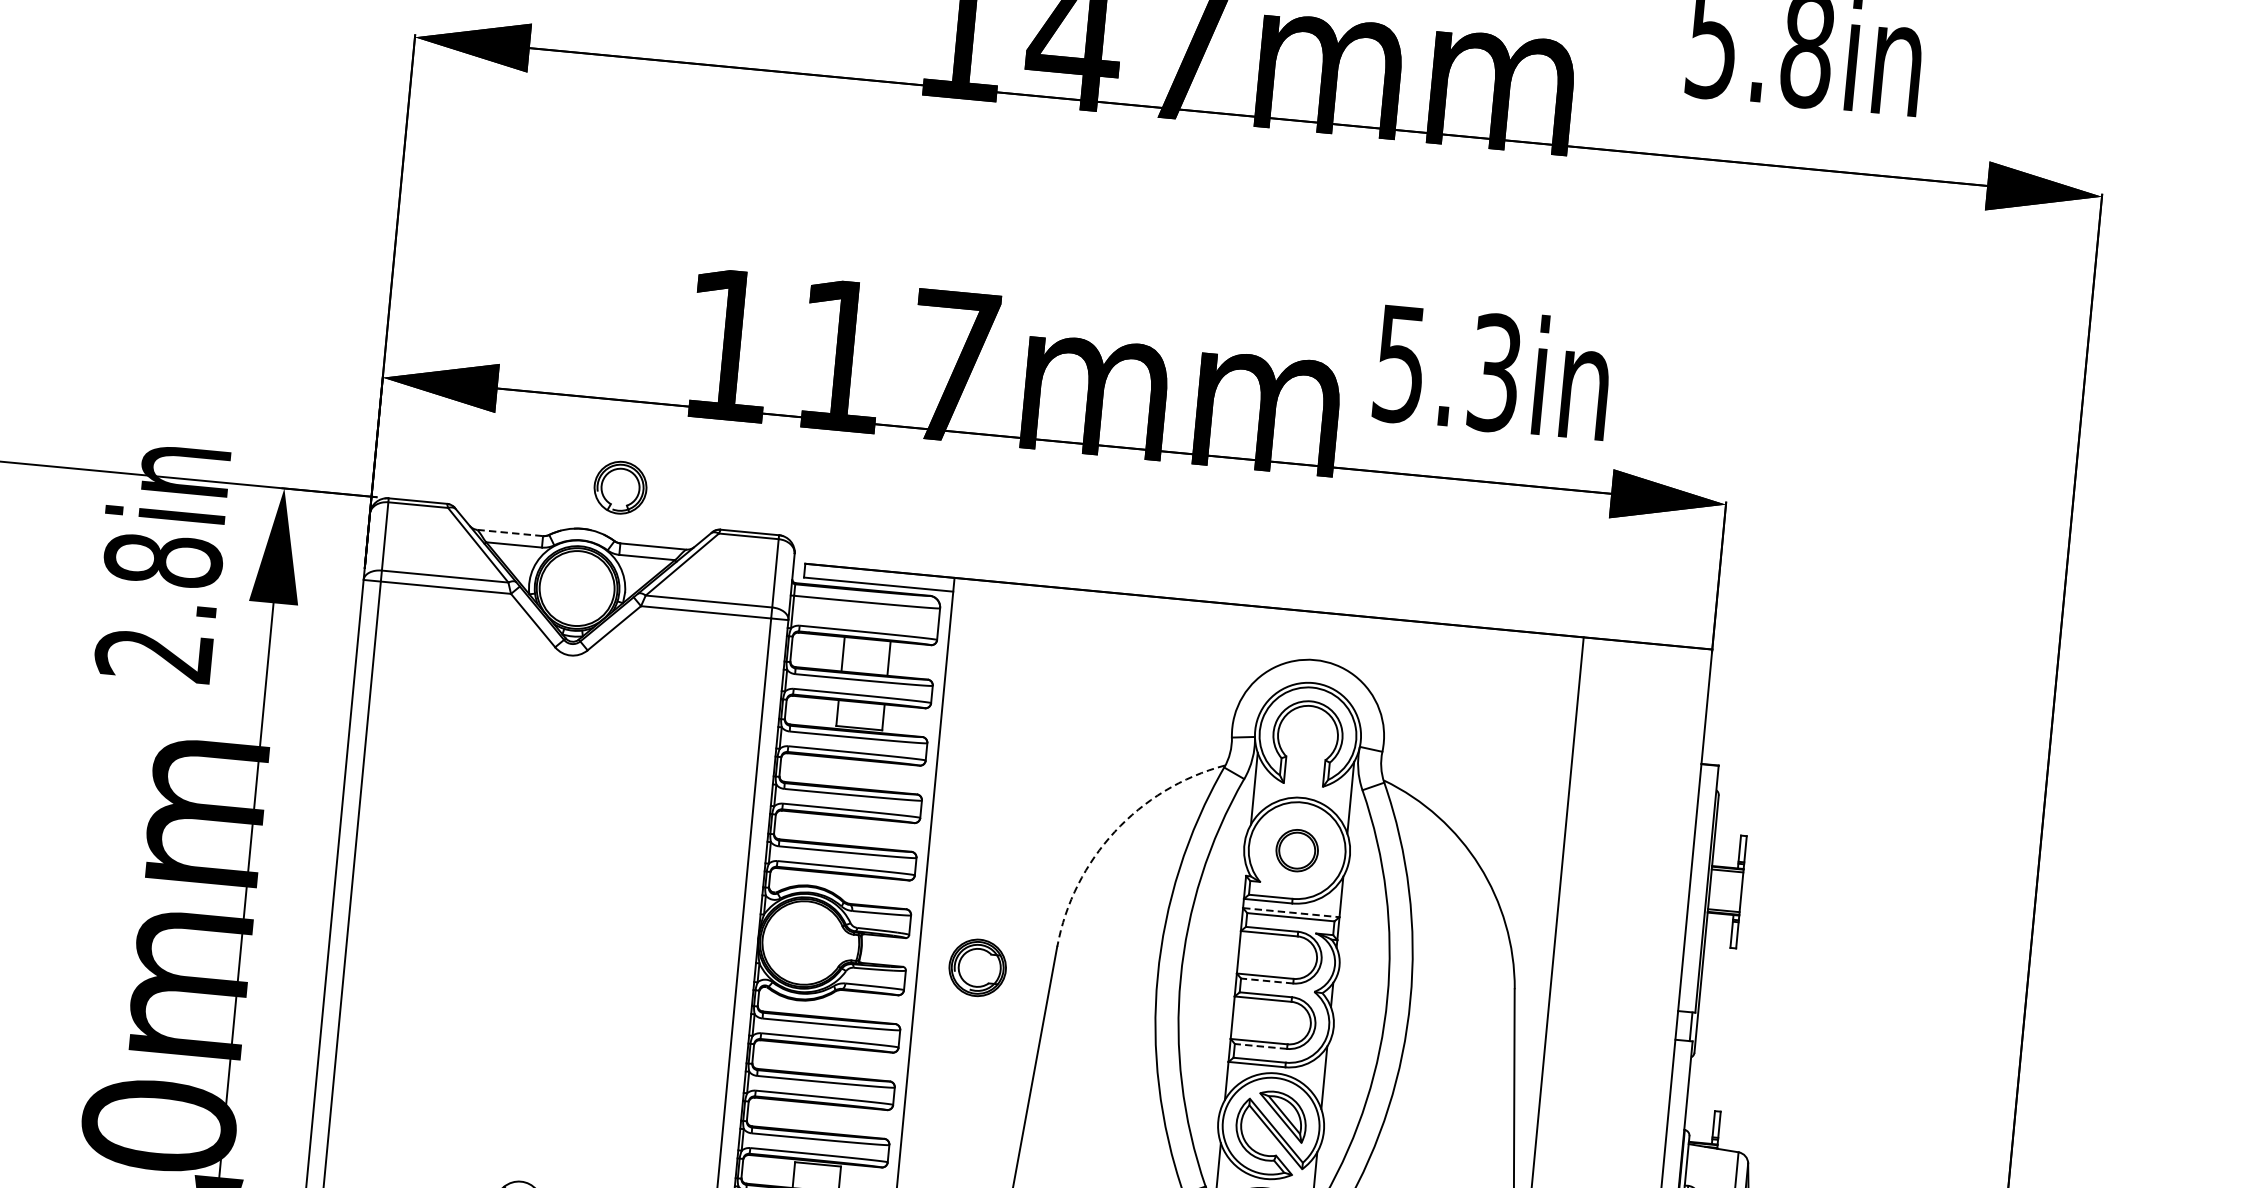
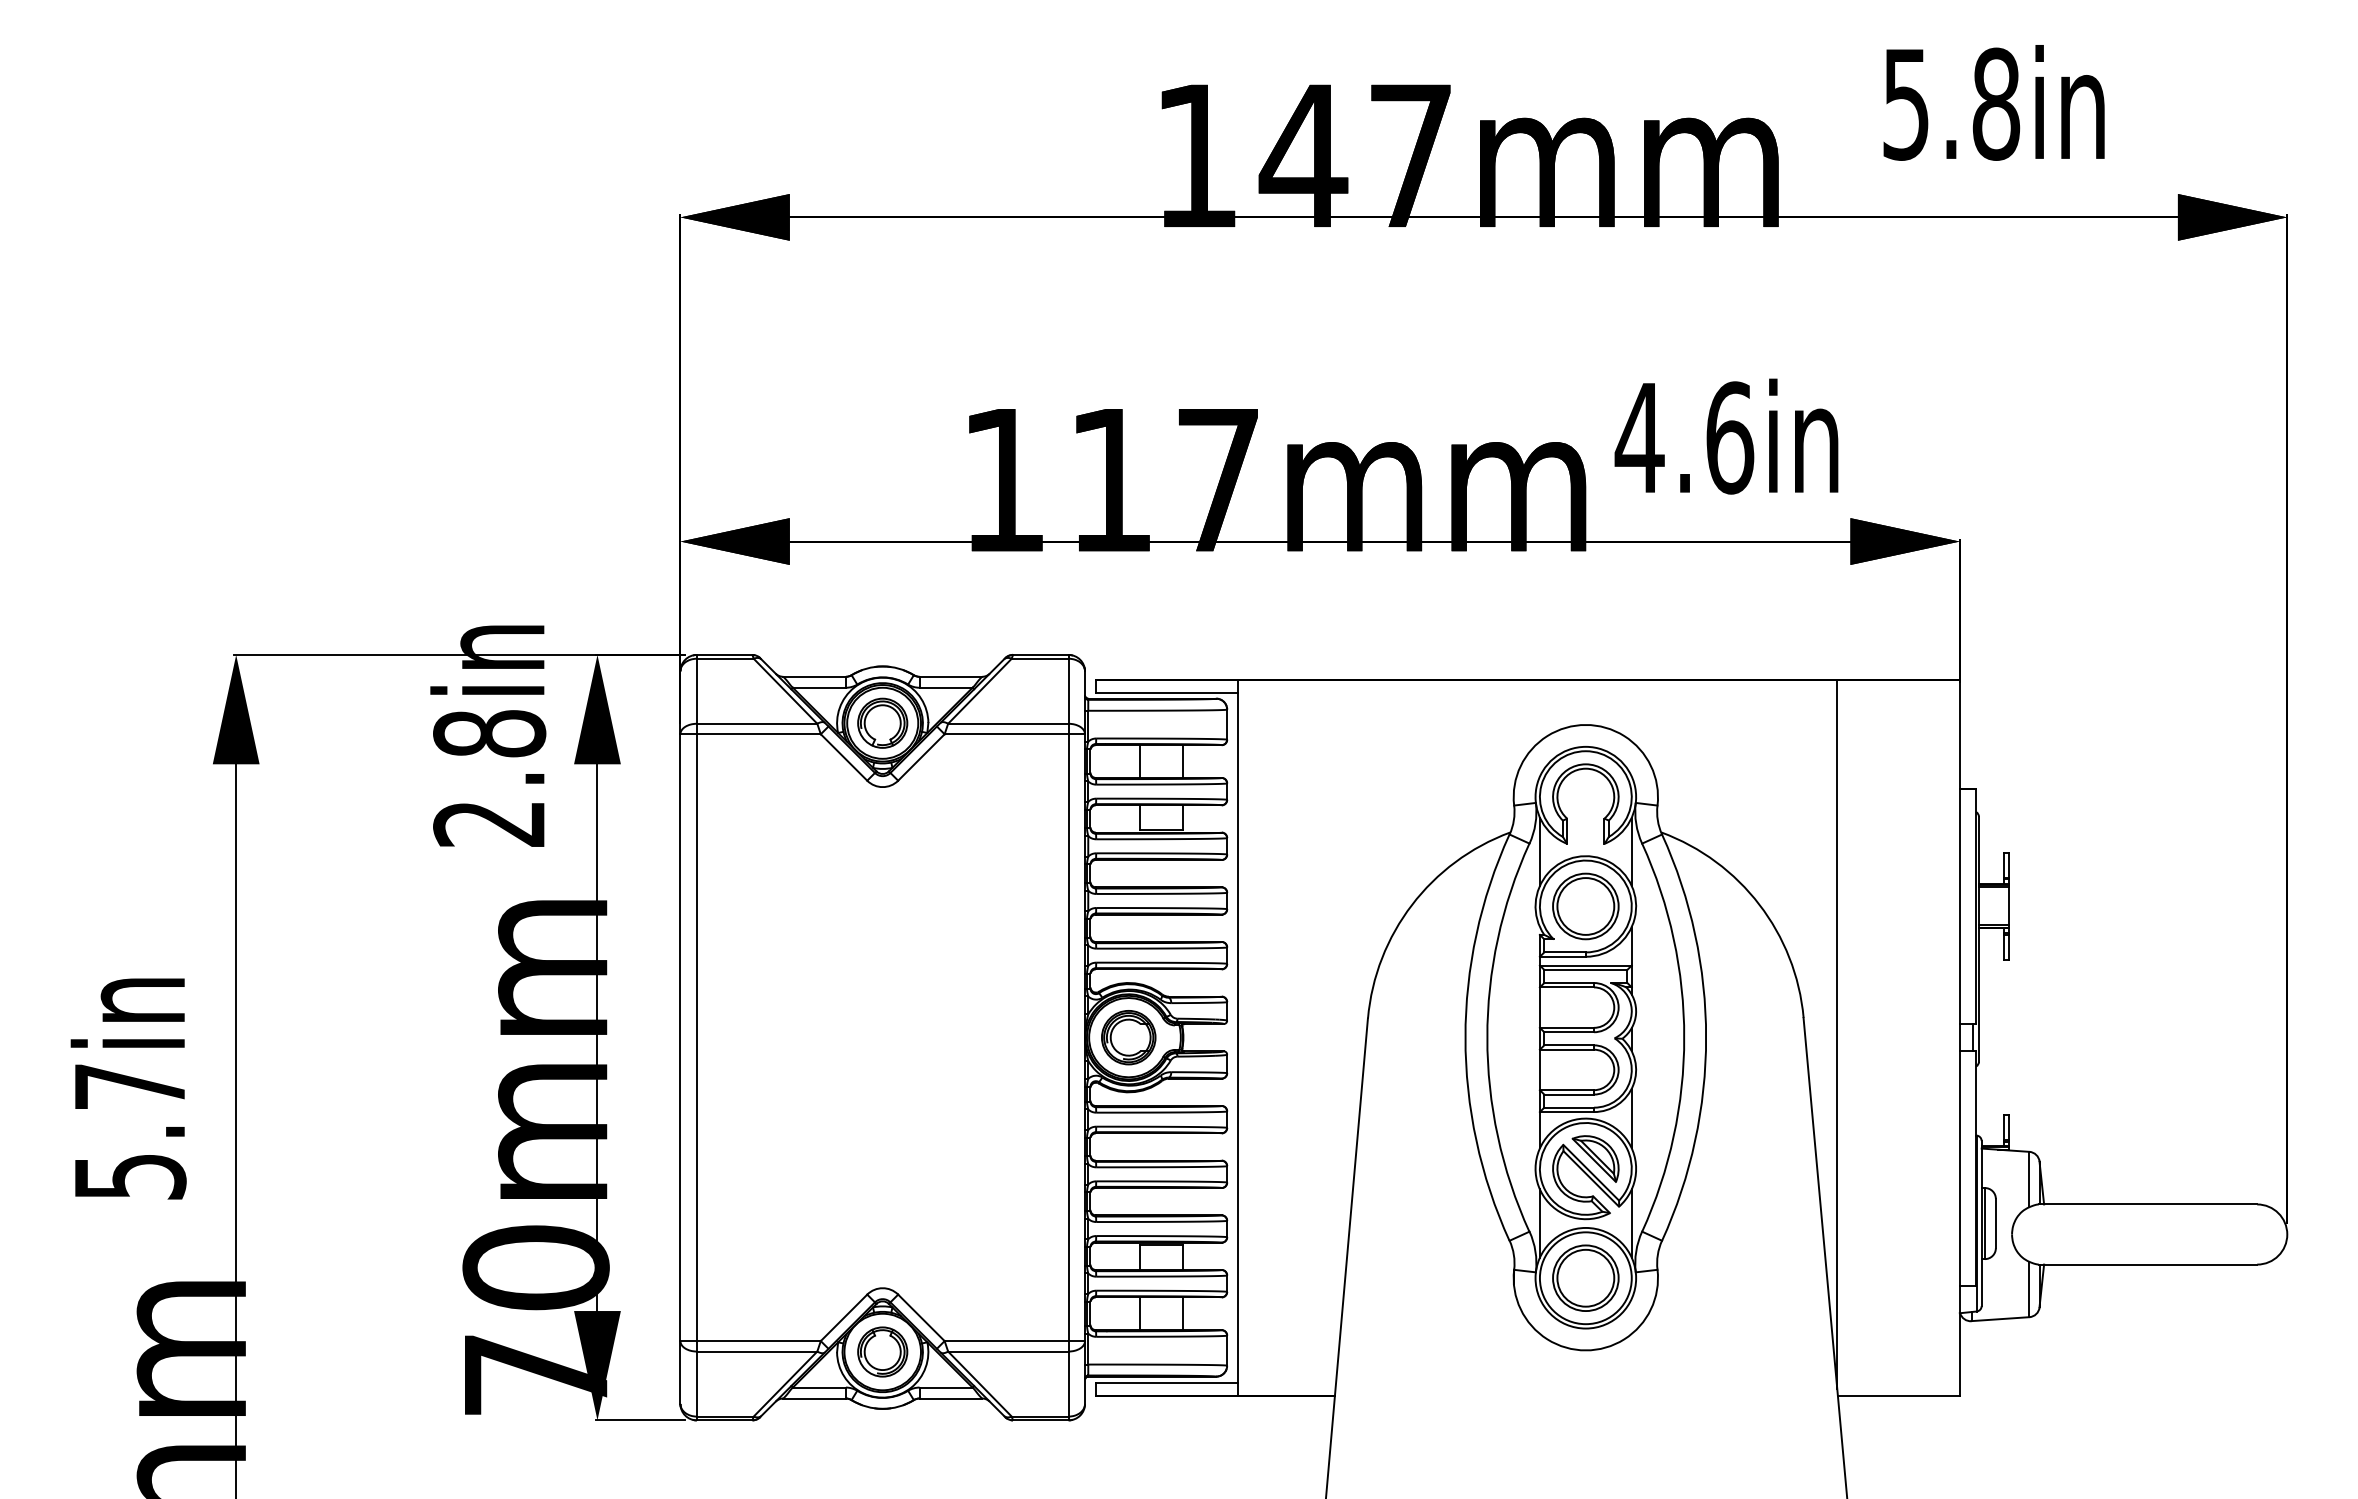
text: (1447, 368) -> (1684, 437), 5.3in -> 4.6in
part: (620, 486) -> (882, 722), moved
line: (511, 532) -> (815, 676), dashed -> solid
arc: (1115, 831) -> (1412, 904), dashed -> solid
part: (1296, 850) -> (1585, 906), size x1.67
line: (1290, 912) -> (1585, 965), dashed -> solid
part: (977, 967) -> (1128, 1037), moved
line: (1267, 981) -> (1569, 1032), dashed -> solid
line: (1261, 1046) -> (1569, 1094), dashed -> solid

